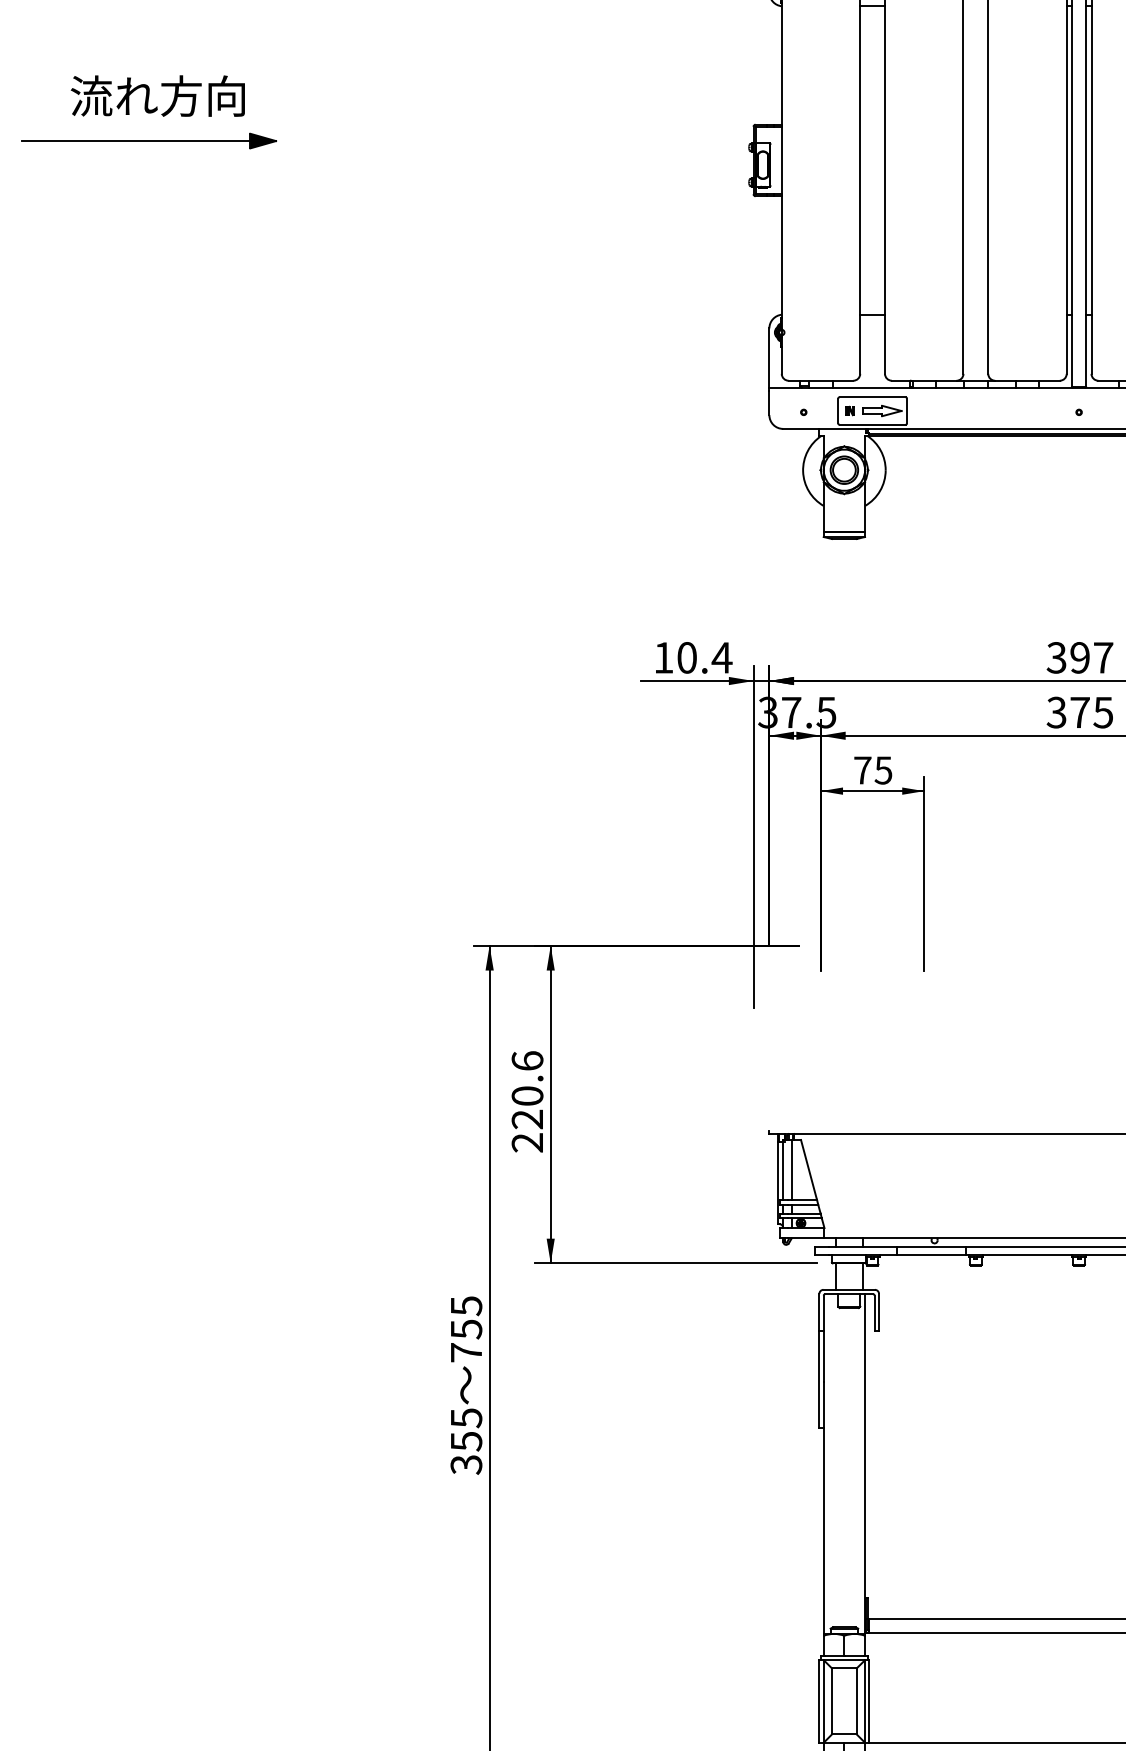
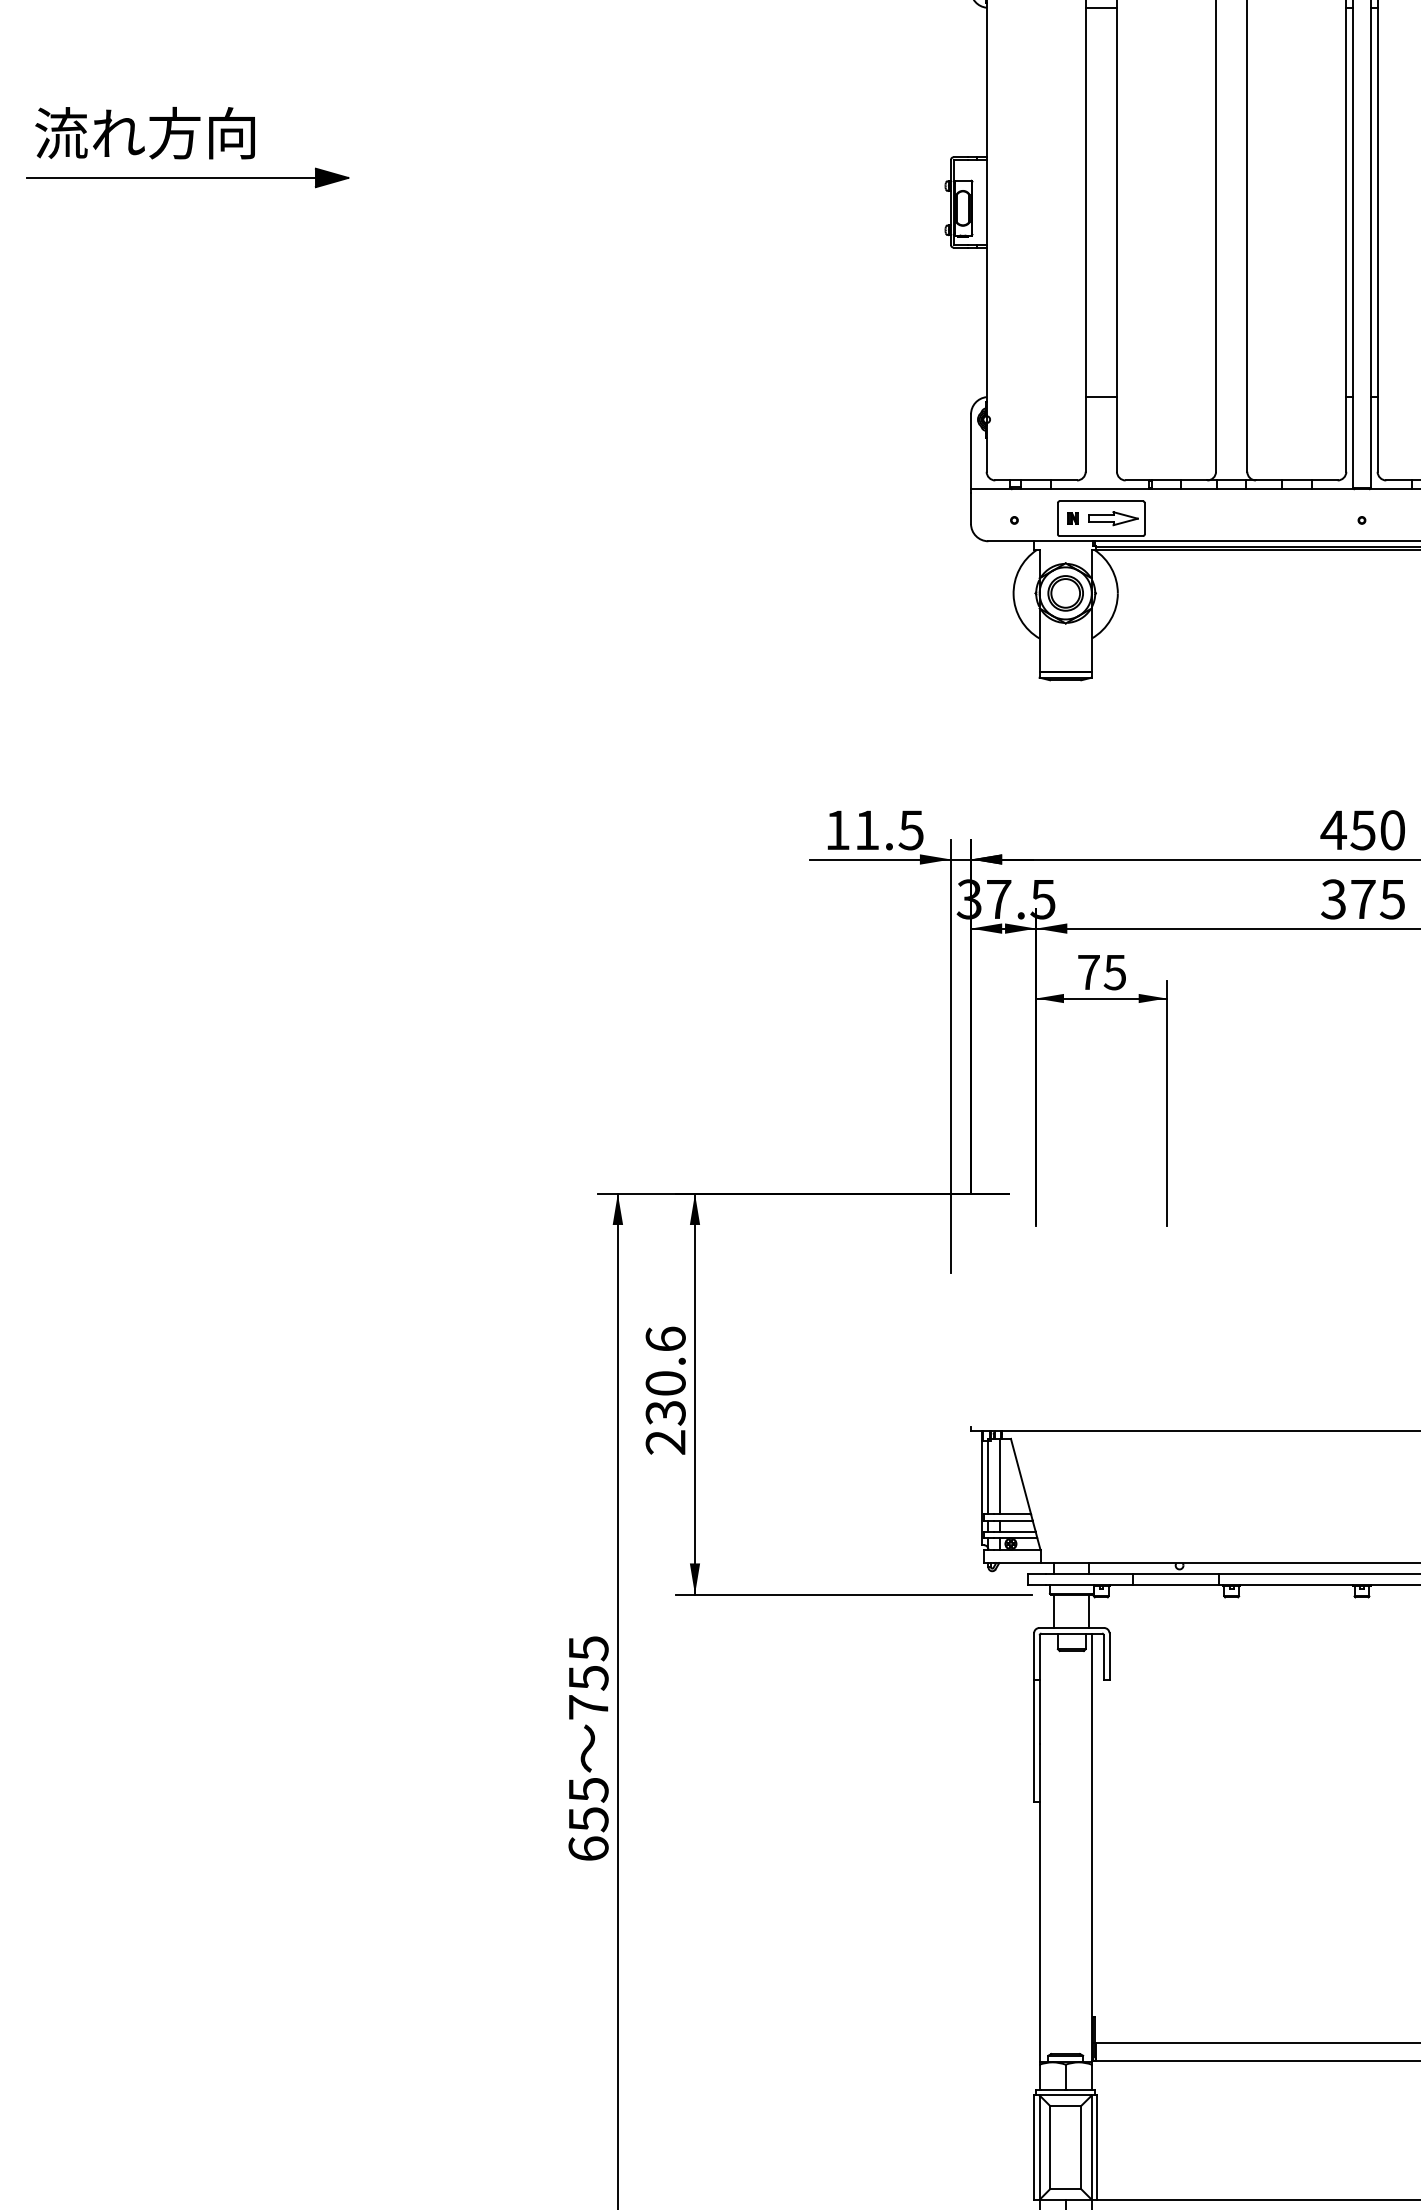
text: (157, 96) -> (144, 133), moved
text: (704, 658) -> (889, 830), 10.4 -> 11.5
text: (1079, 658) -> (1362, 830), 397 -> 450
text: (527, 1119) -> (665, 1412), 220.6 -> 230.6
text: (466, 1464) -> (588, 1848), 355 -> 655

